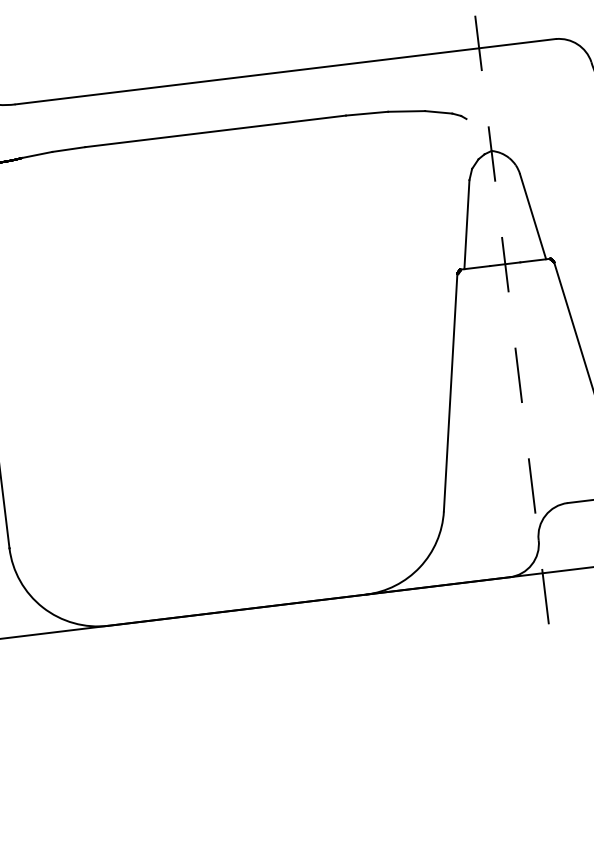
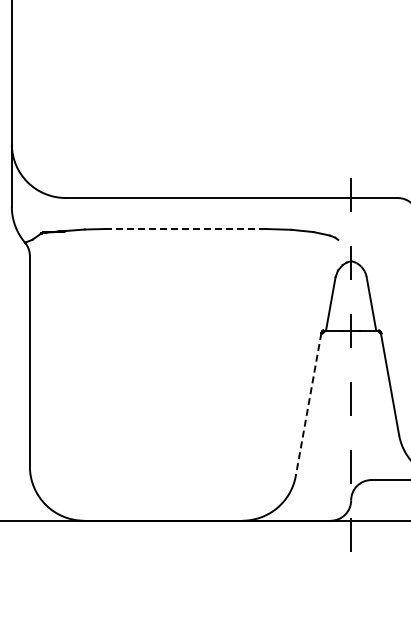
line: (215, 132) -> (185, 229), solid -> dashed
line: (450, 392) -> (308, 404), solid -> dashed

